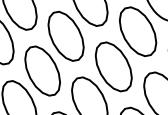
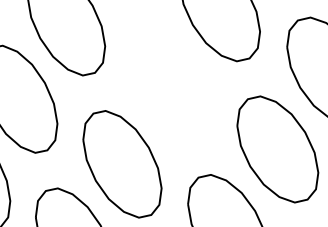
part: (65, 35) -> (169, 84), removed

